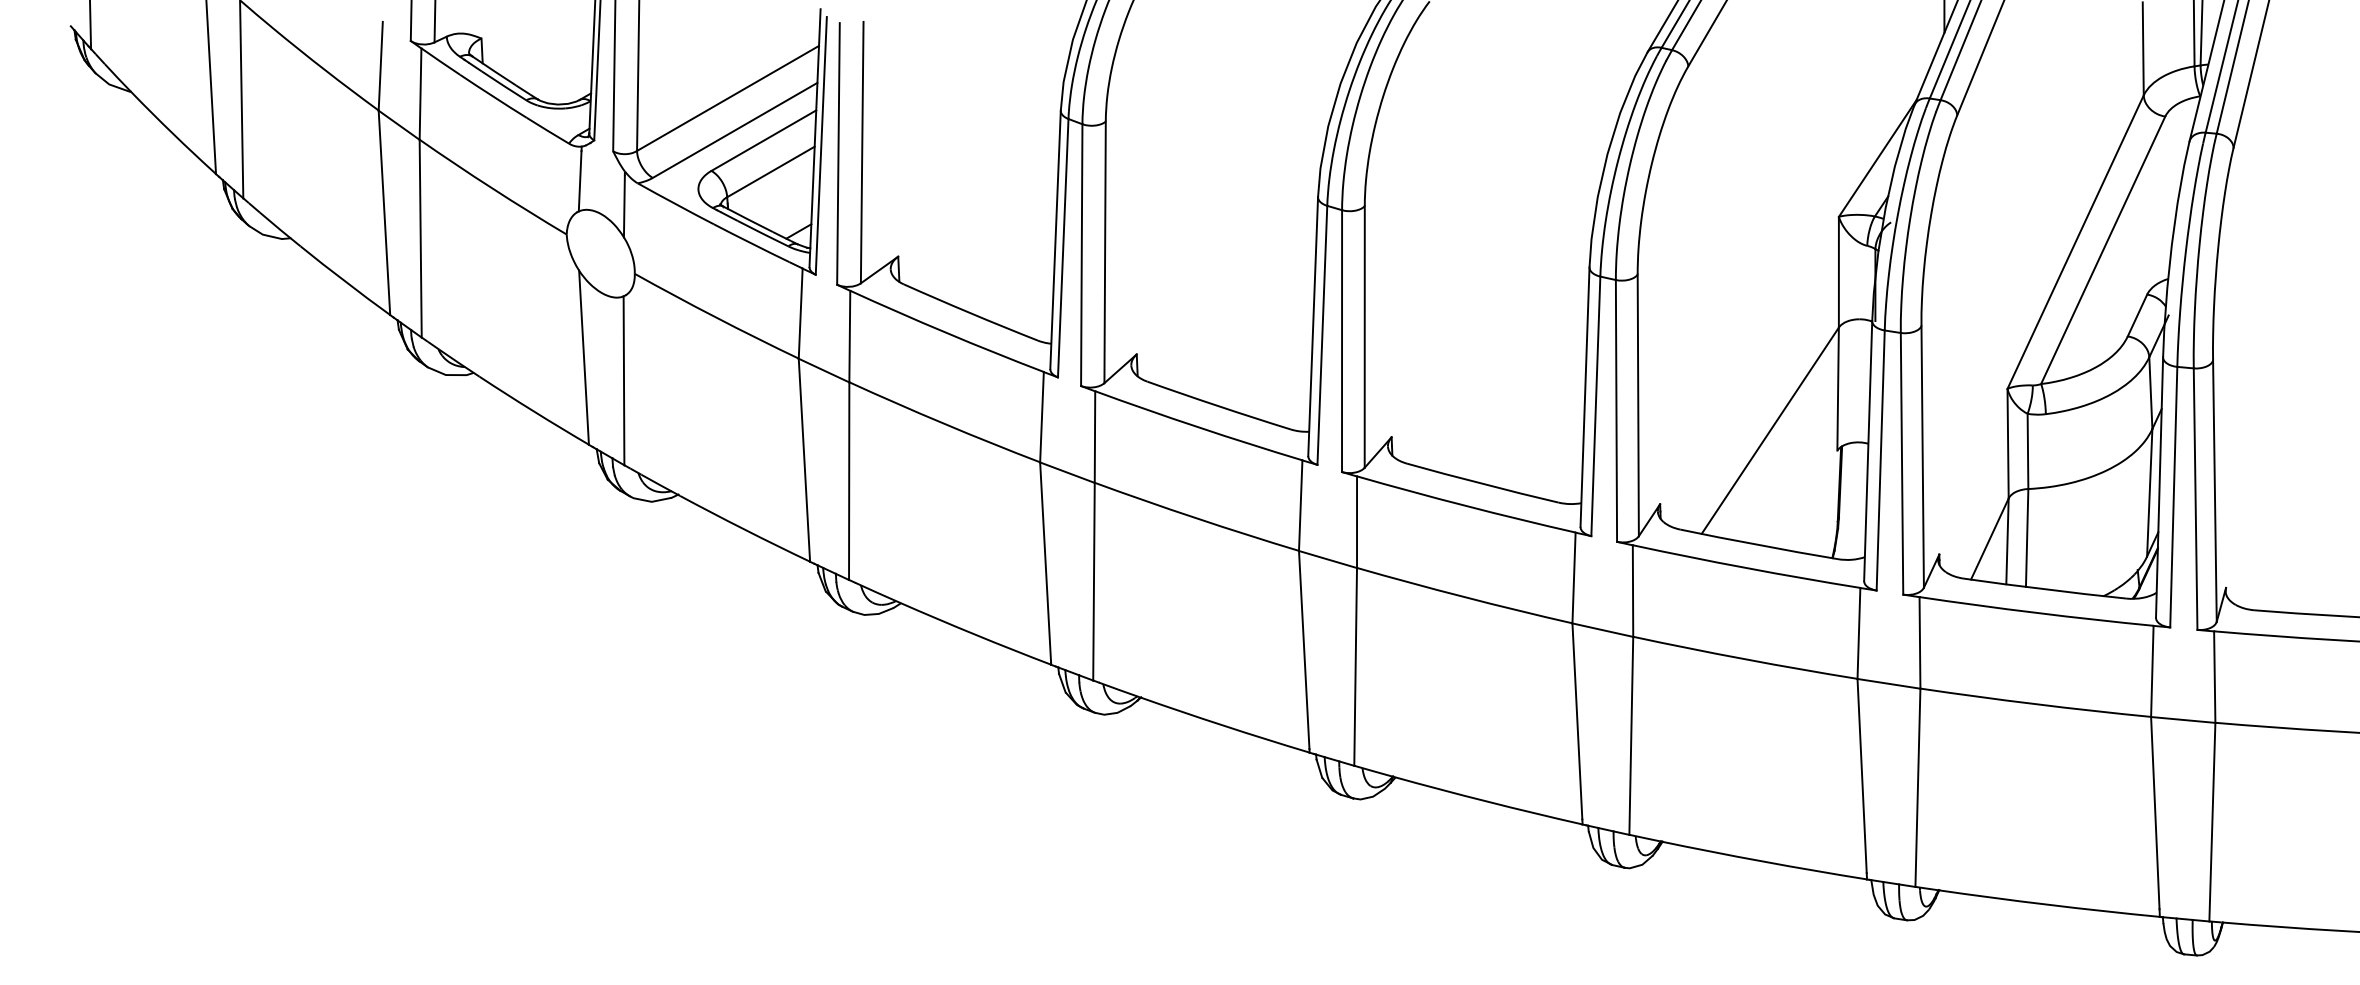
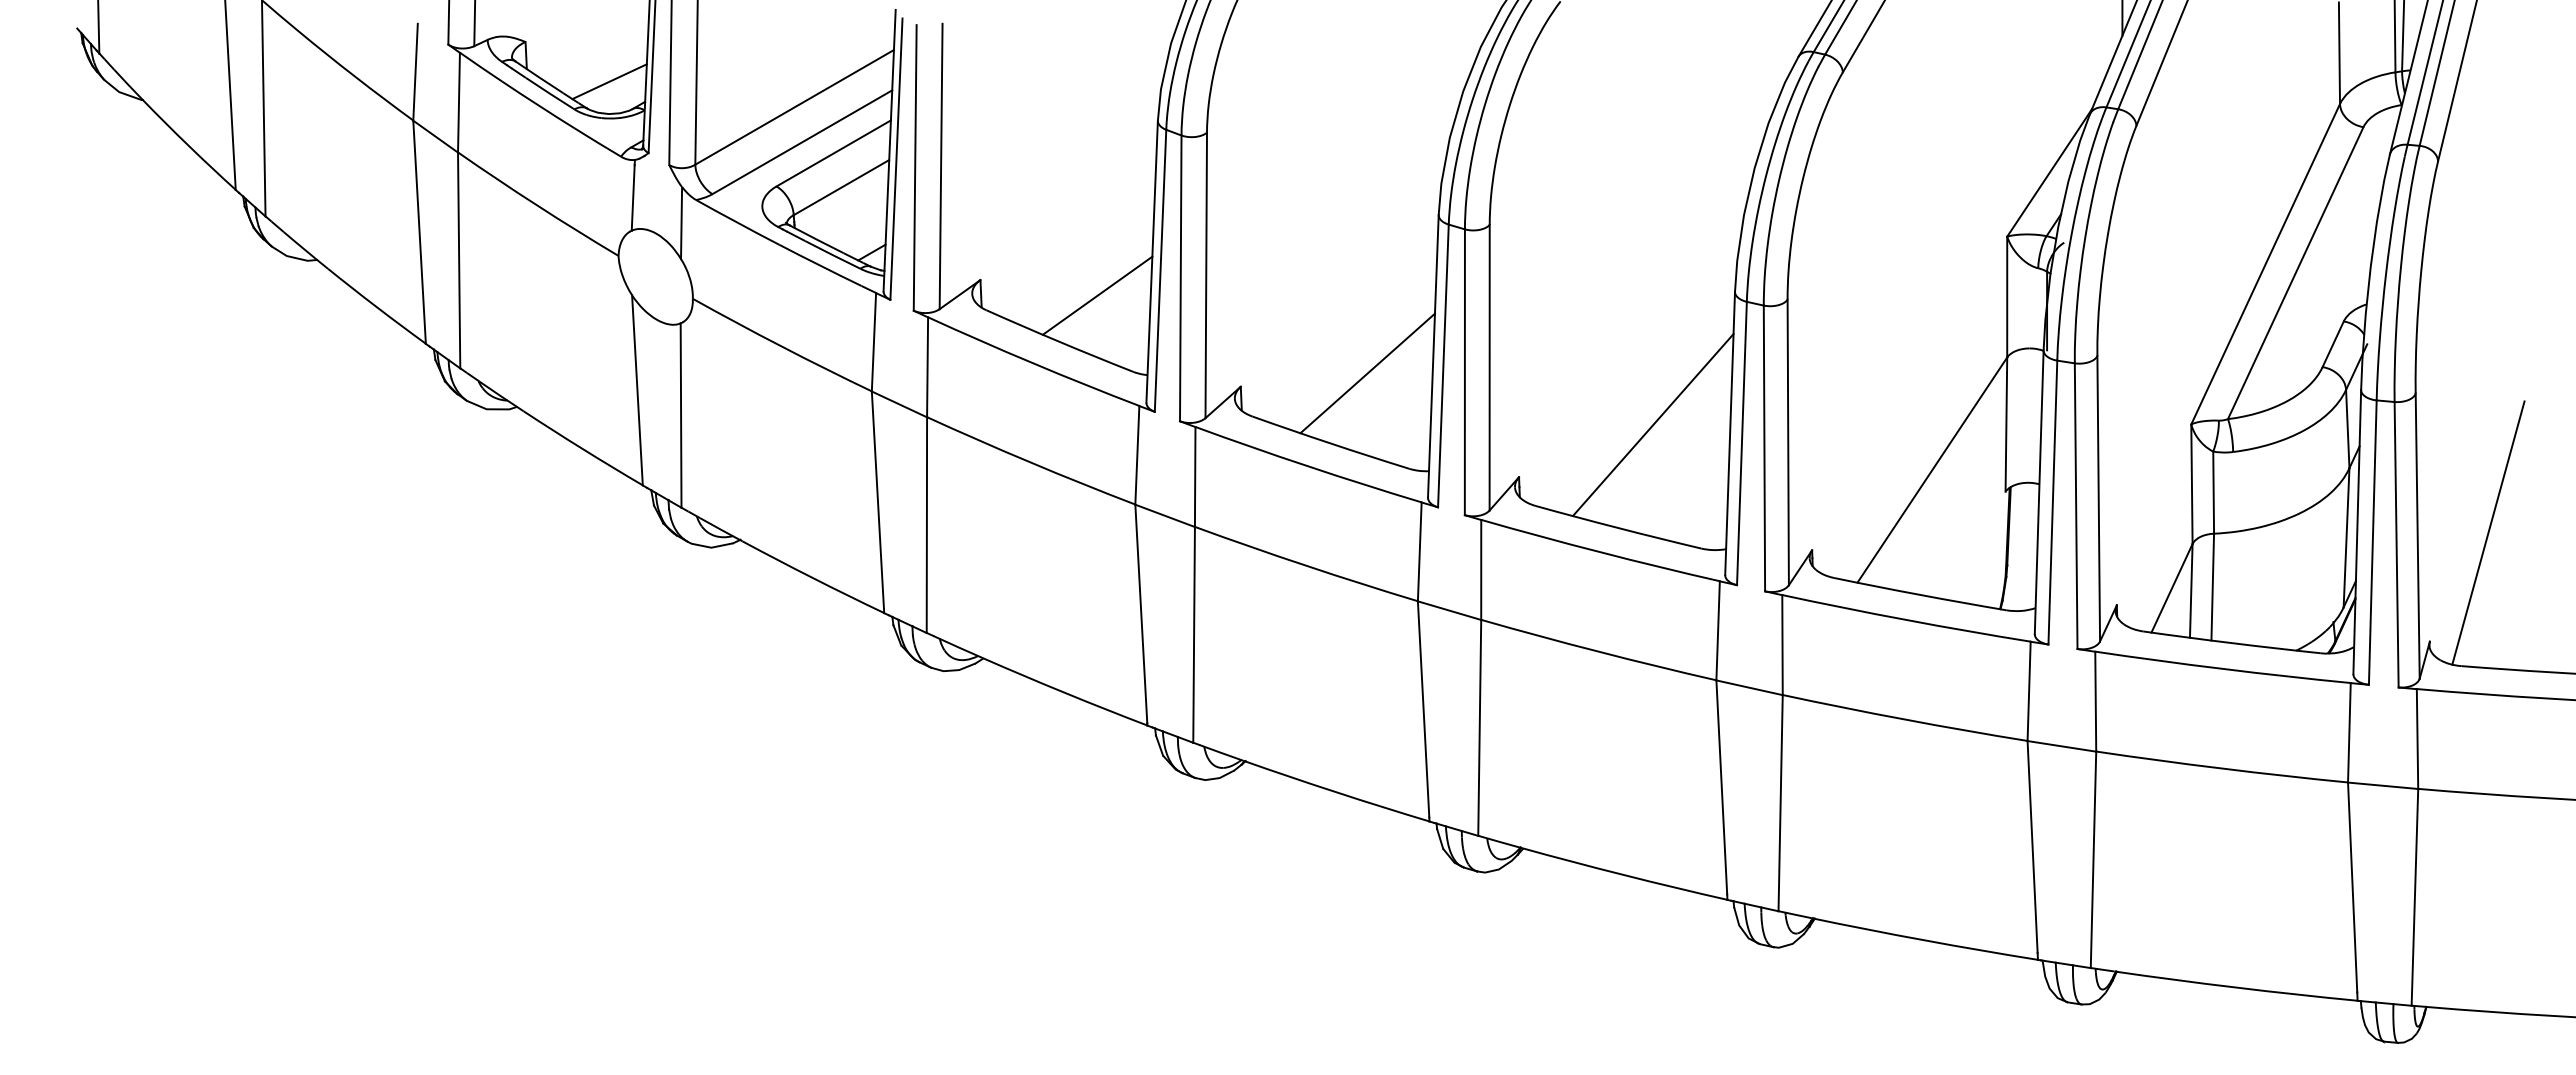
line: (558, 74) -> (609, 81), added
line: (1005, 270) -> (1097, 295), added
line: (1252, 342) -> (1367, 373), added
line: (1514, 388) -> (1653, 424), added
line: (2279, 487) -> (2488, 532), added

